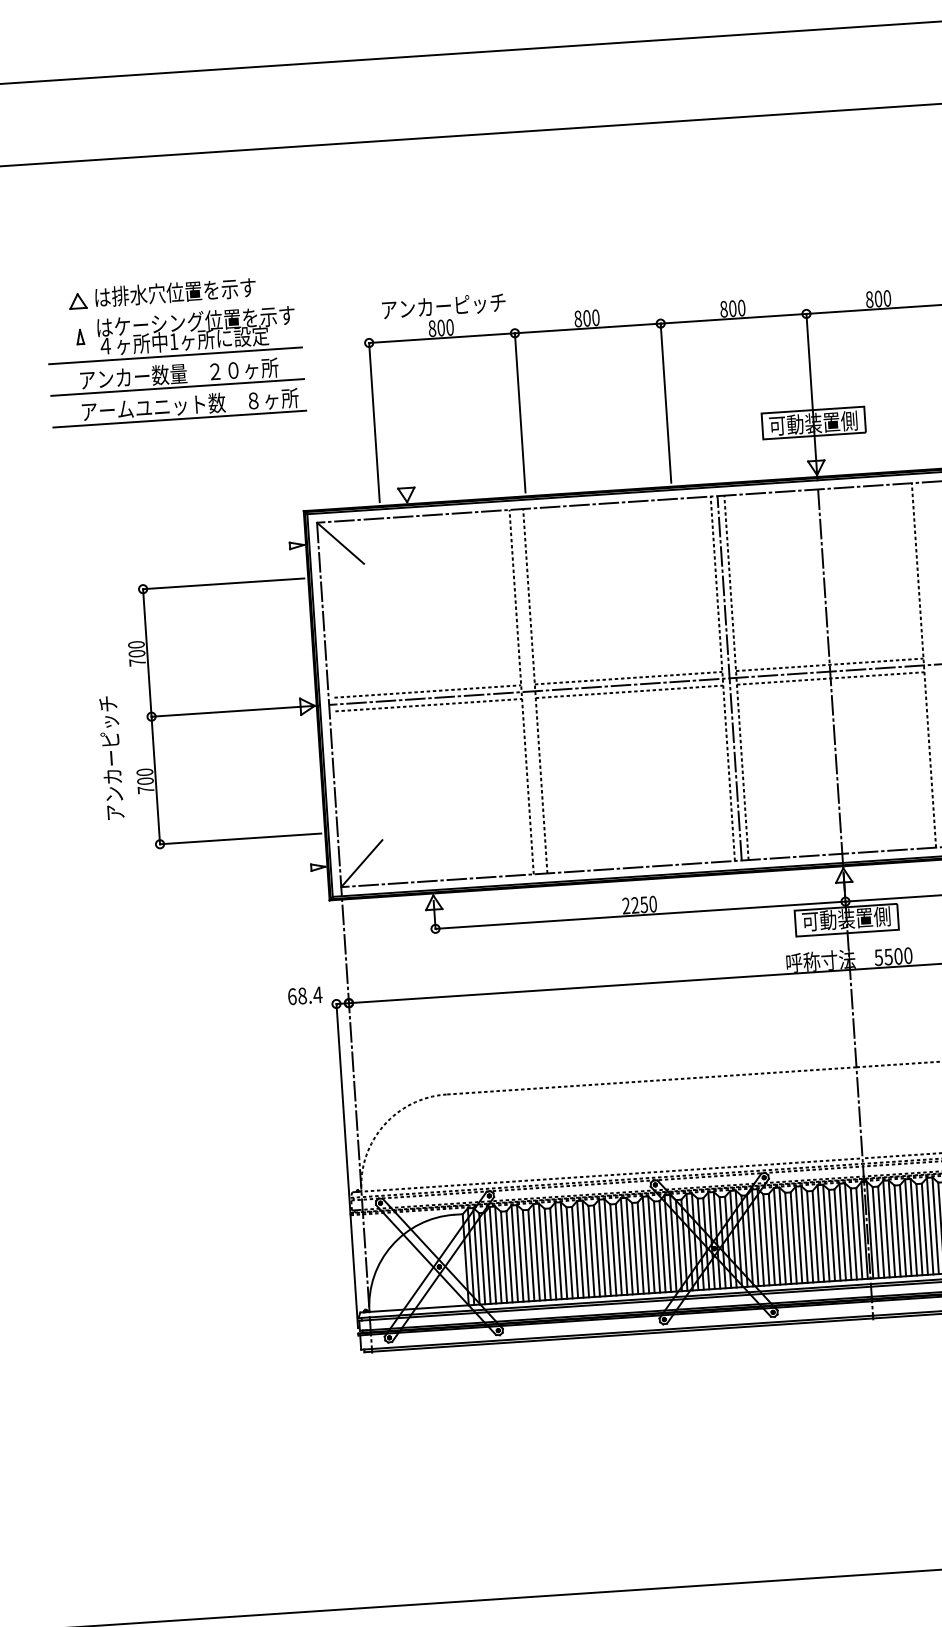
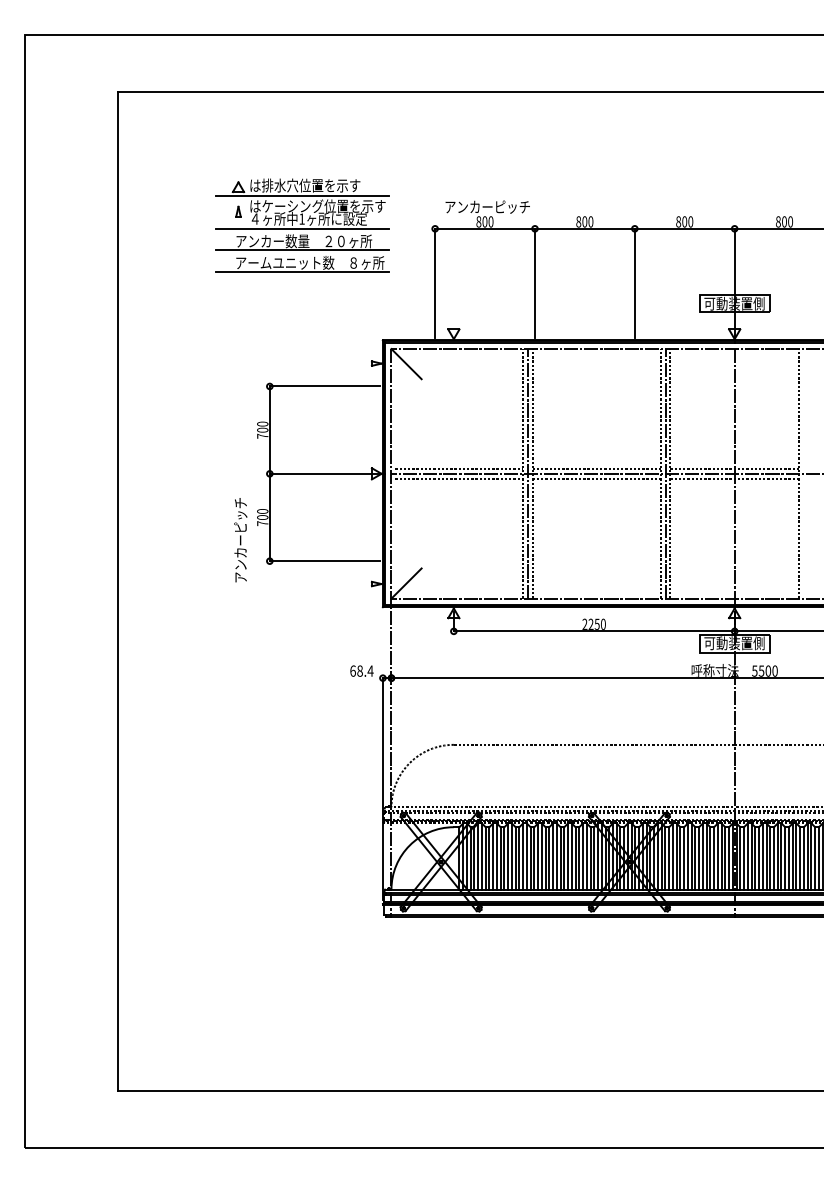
line: (172, 307) -> (302, 195), added
line: (527, 691) -> (527, 473), added
text: (111, 758) -> (240, 540), moved

